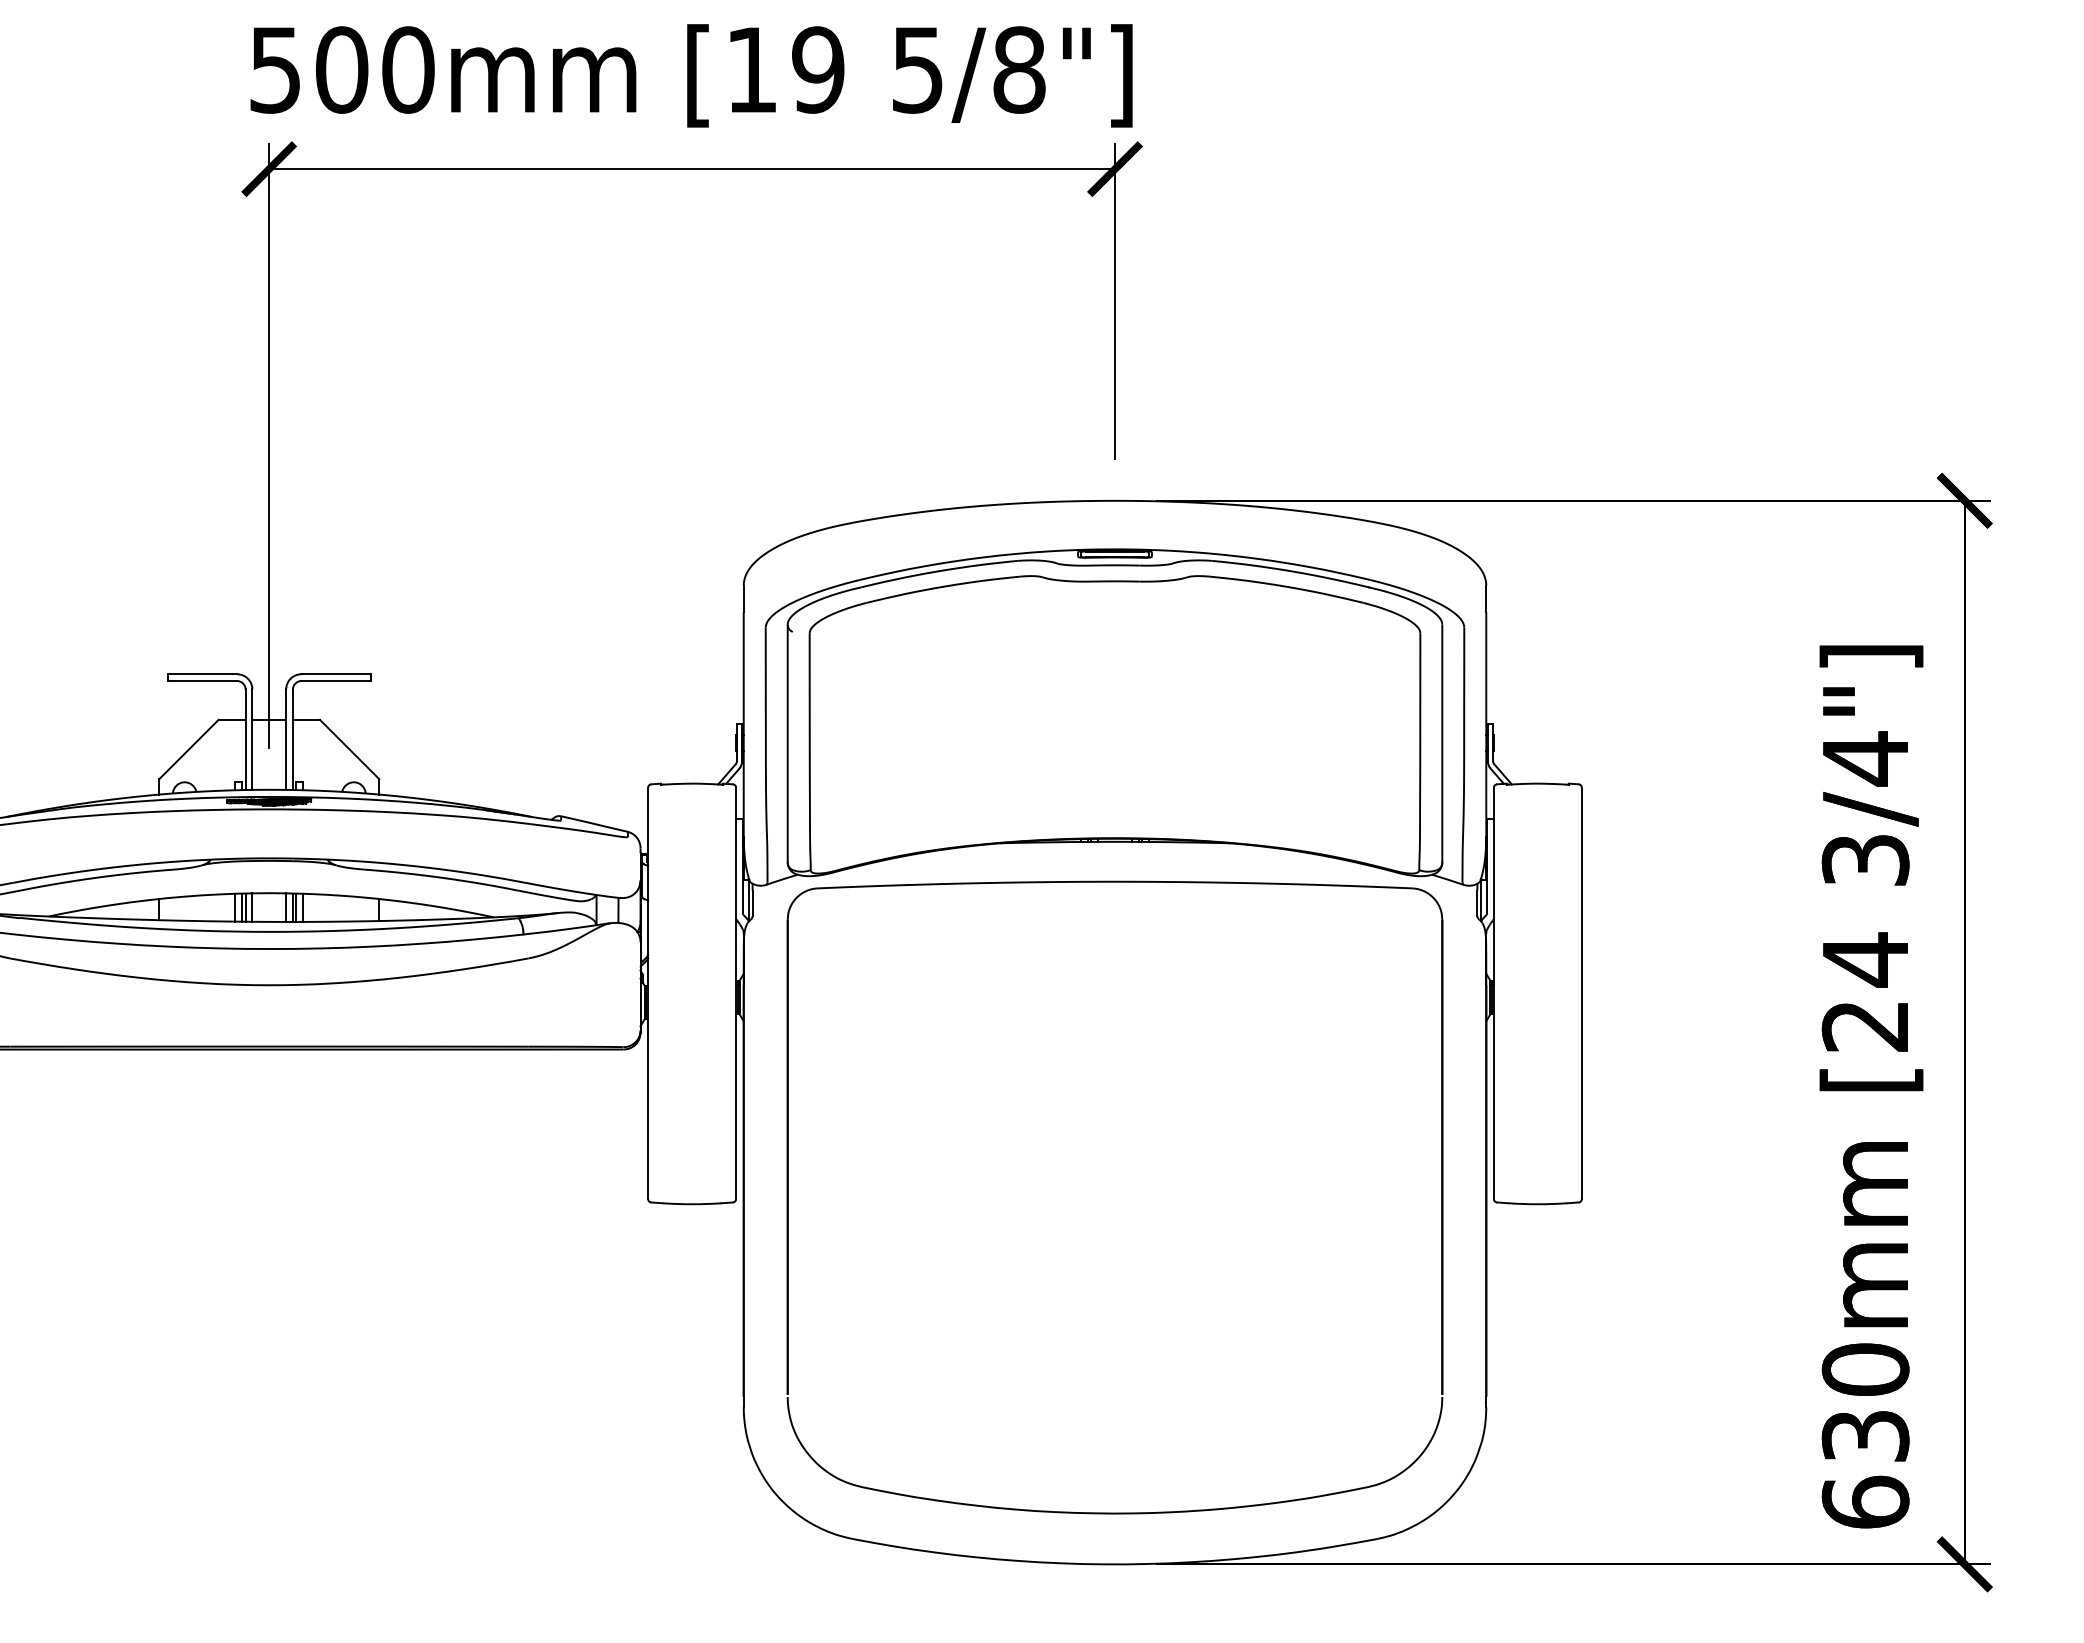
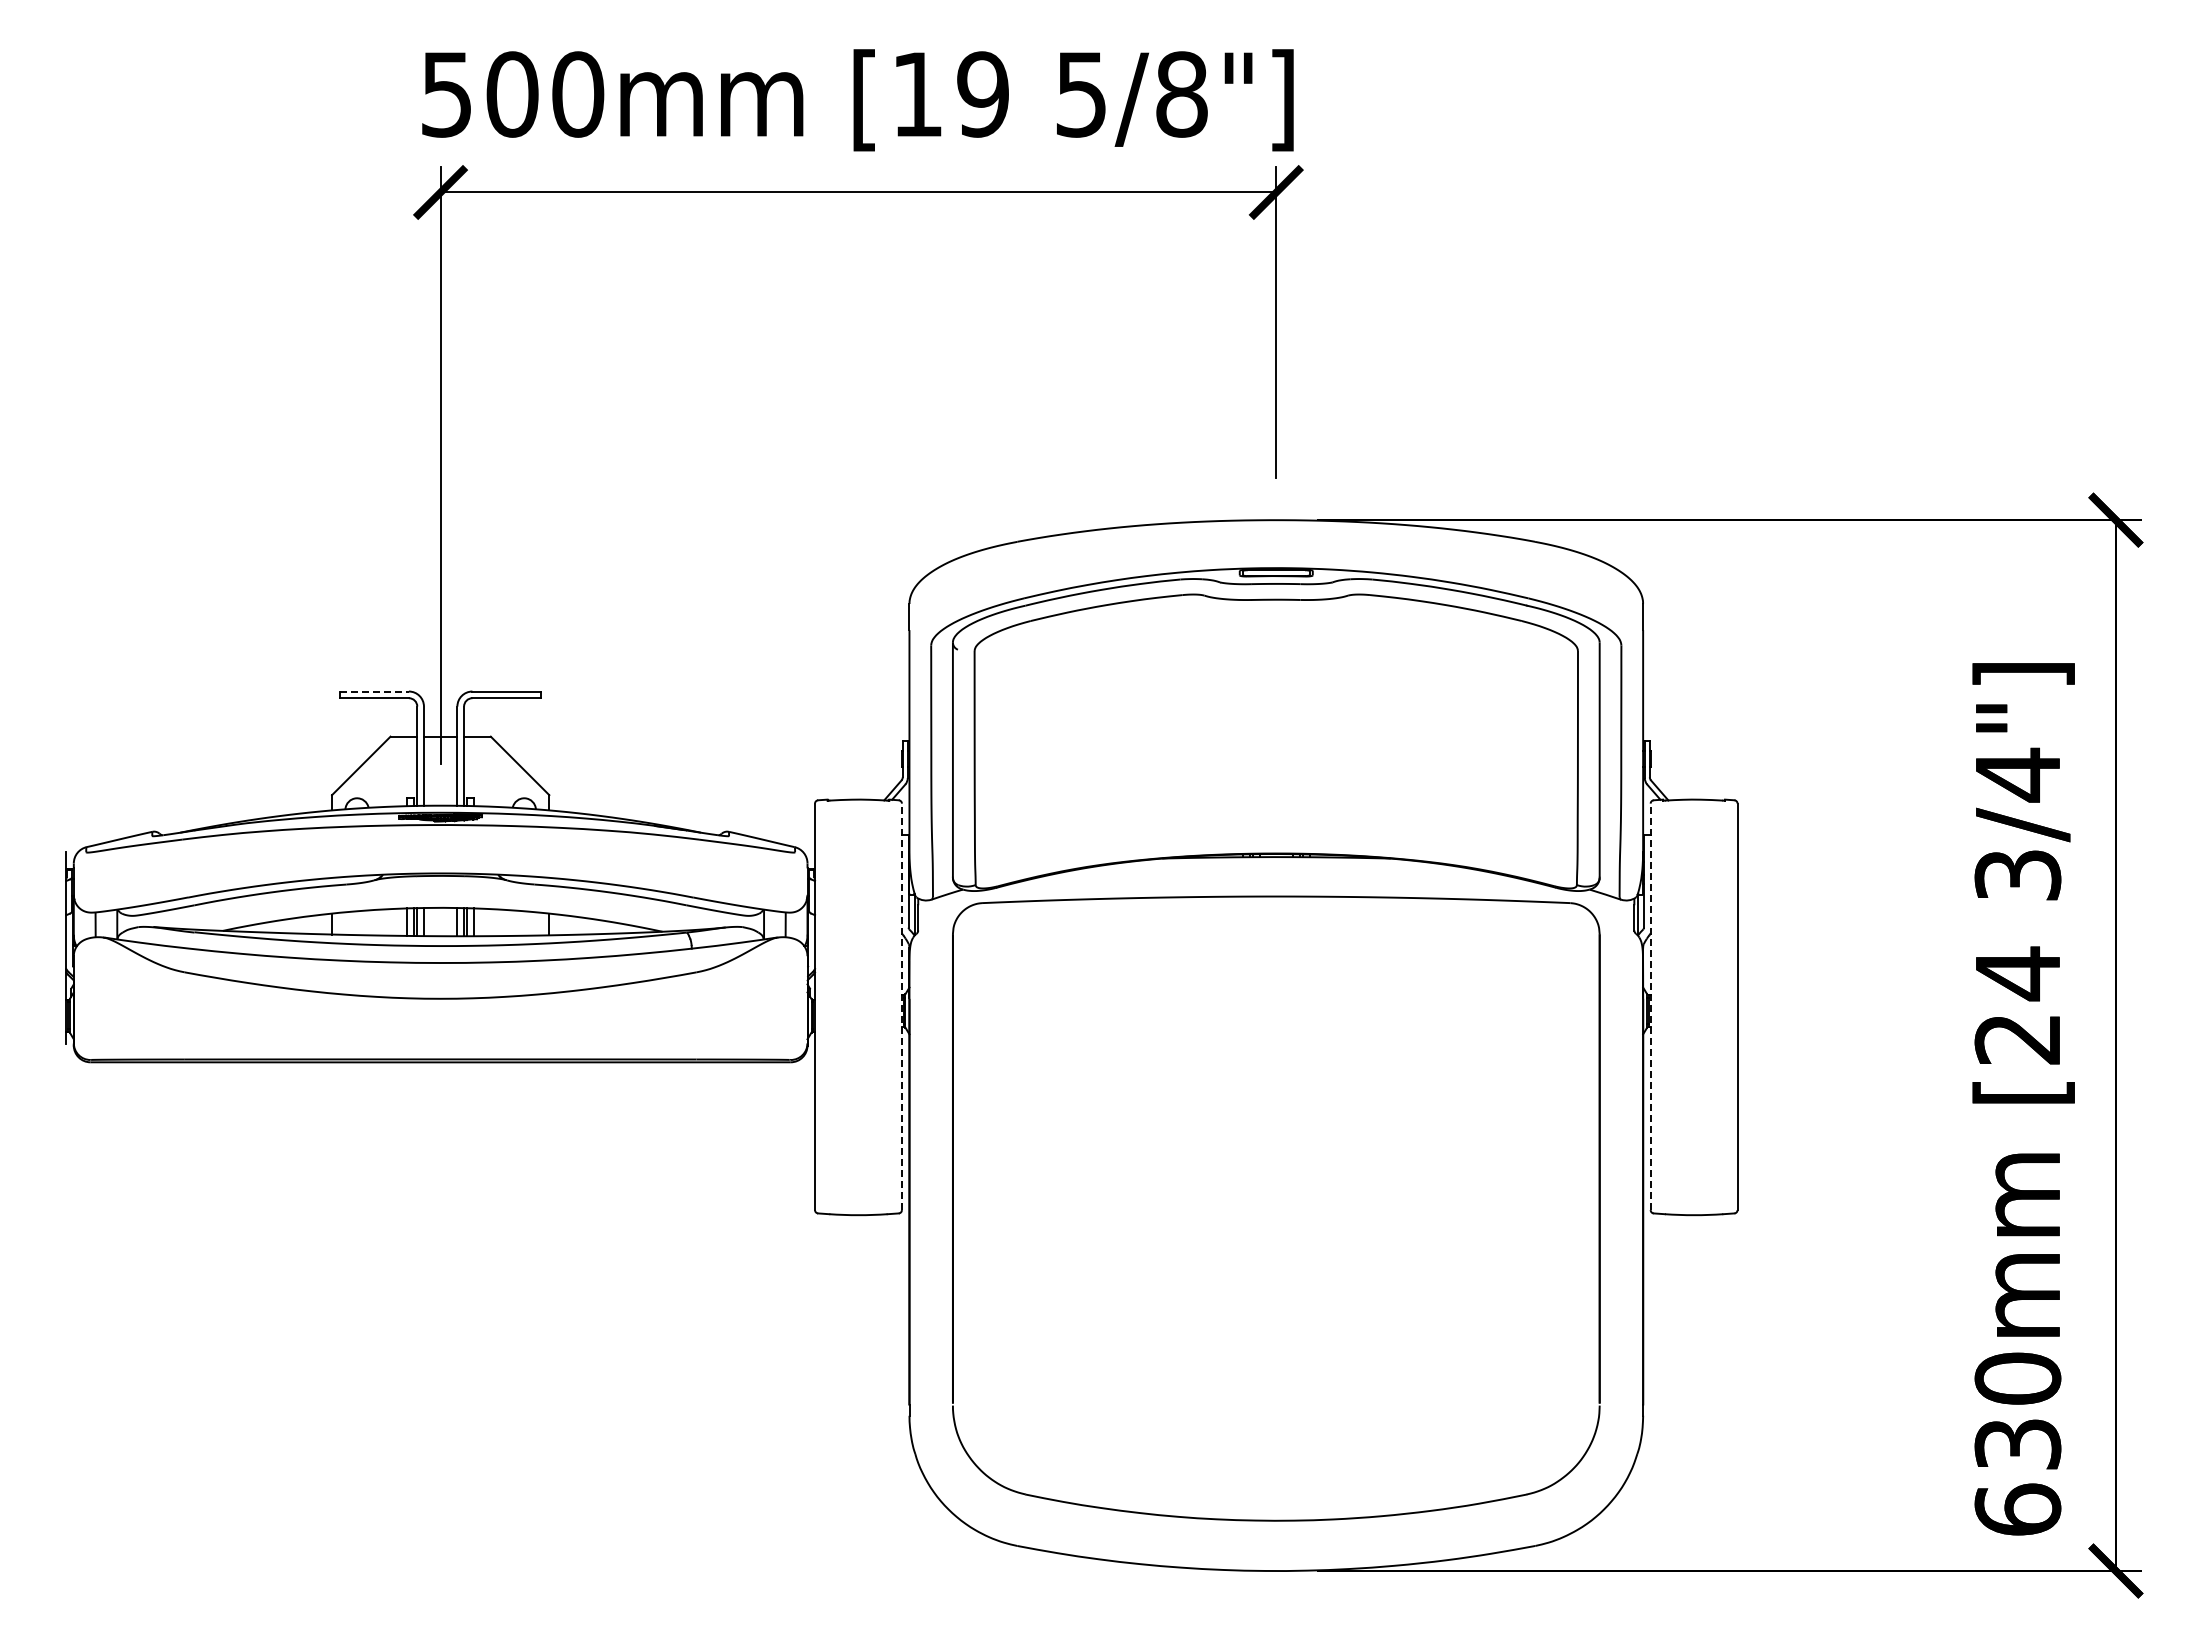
line: (203, 674) -> (375, 691), solid -> dashed
line: (735, 993) -> (901, 1006), solid -> dashed
line: (1493, 993) -> (1650, 1006), solid -> dashed

